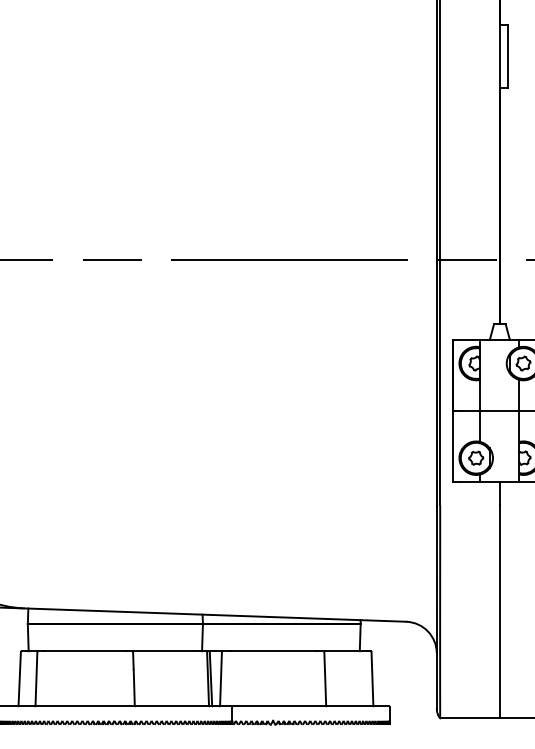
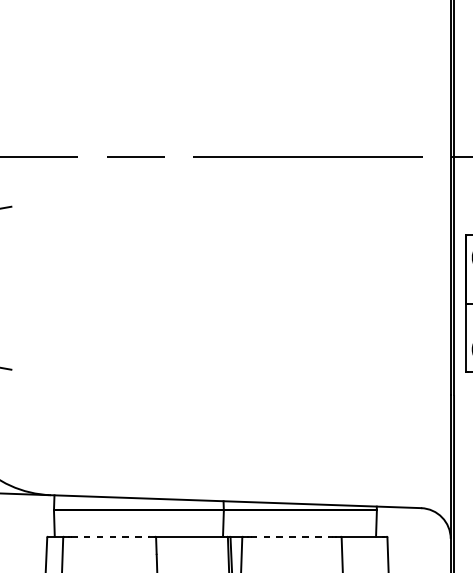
line: (86, 651) -> (110, 536), solid -> dashed
line: (273, 651) -> (292, 536), solid -> dashed

